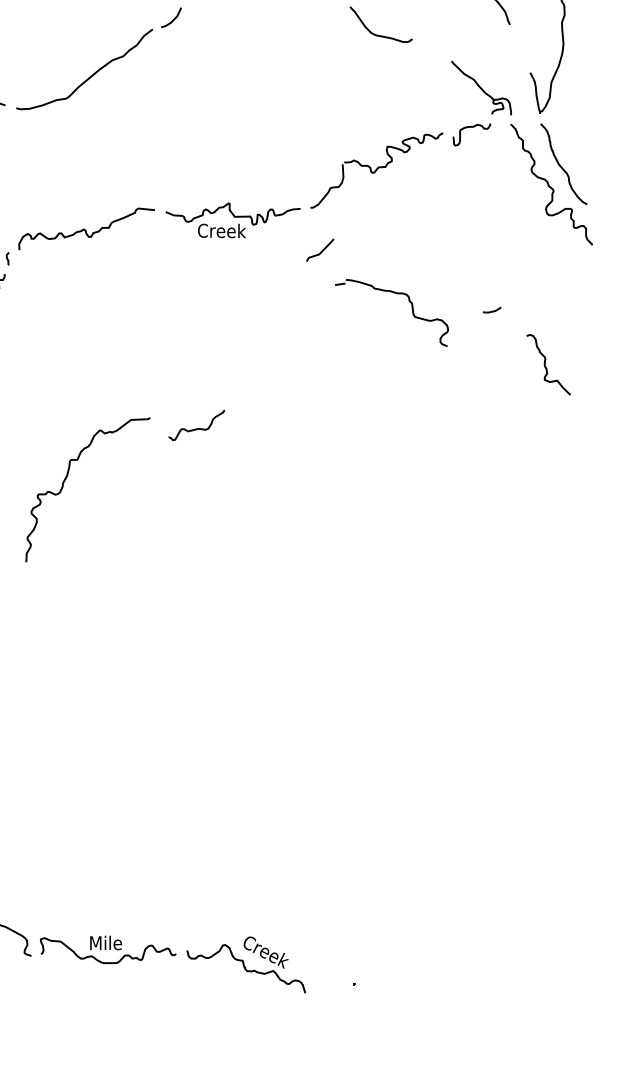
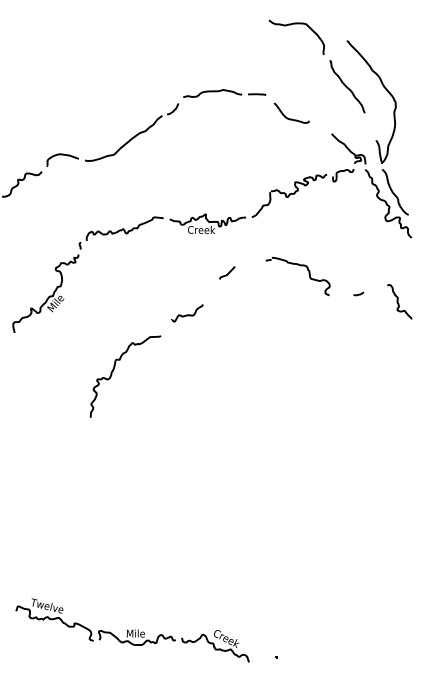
line: (322, 249) -> (228, 272), moved
line: (491, 309) -> (358, 293), moved
curve: (546, 364) -> (398, 301), moved
curve: (197, 427) -> (187, 314), moved

